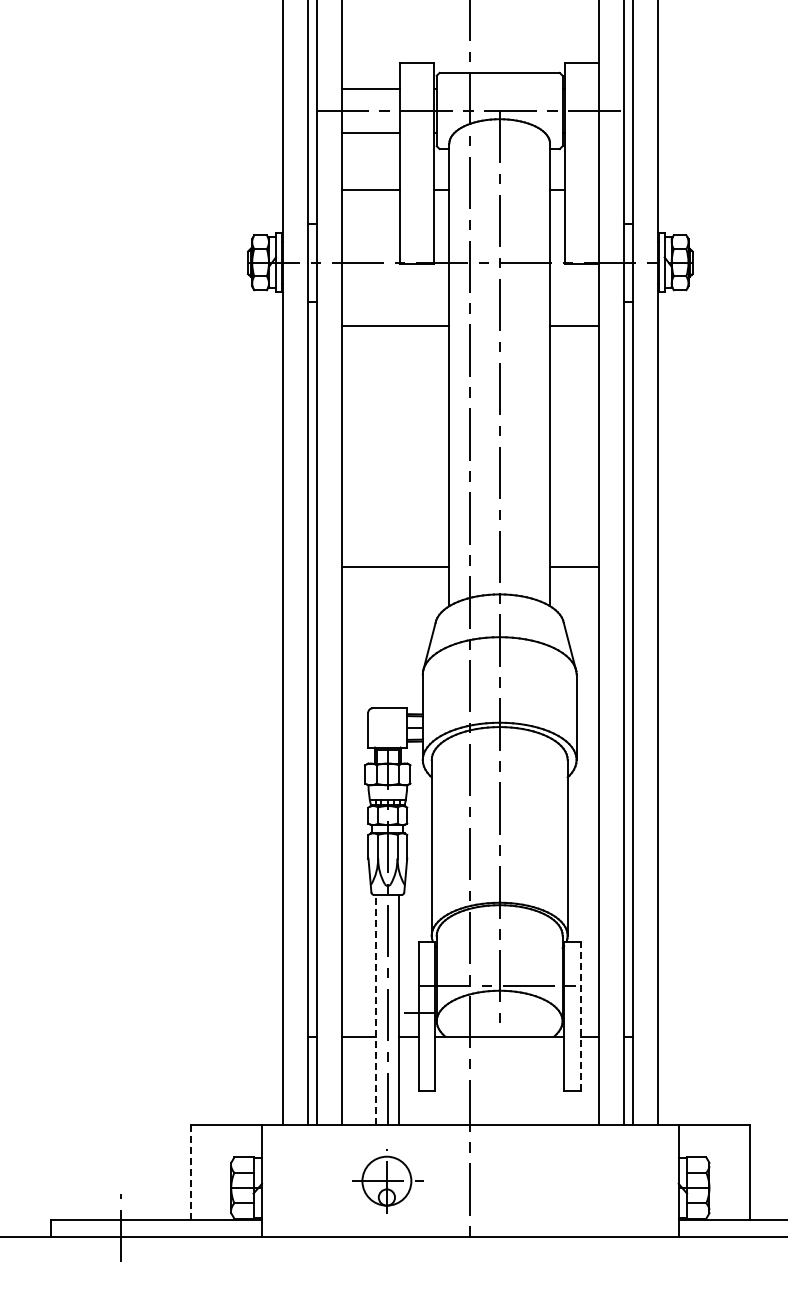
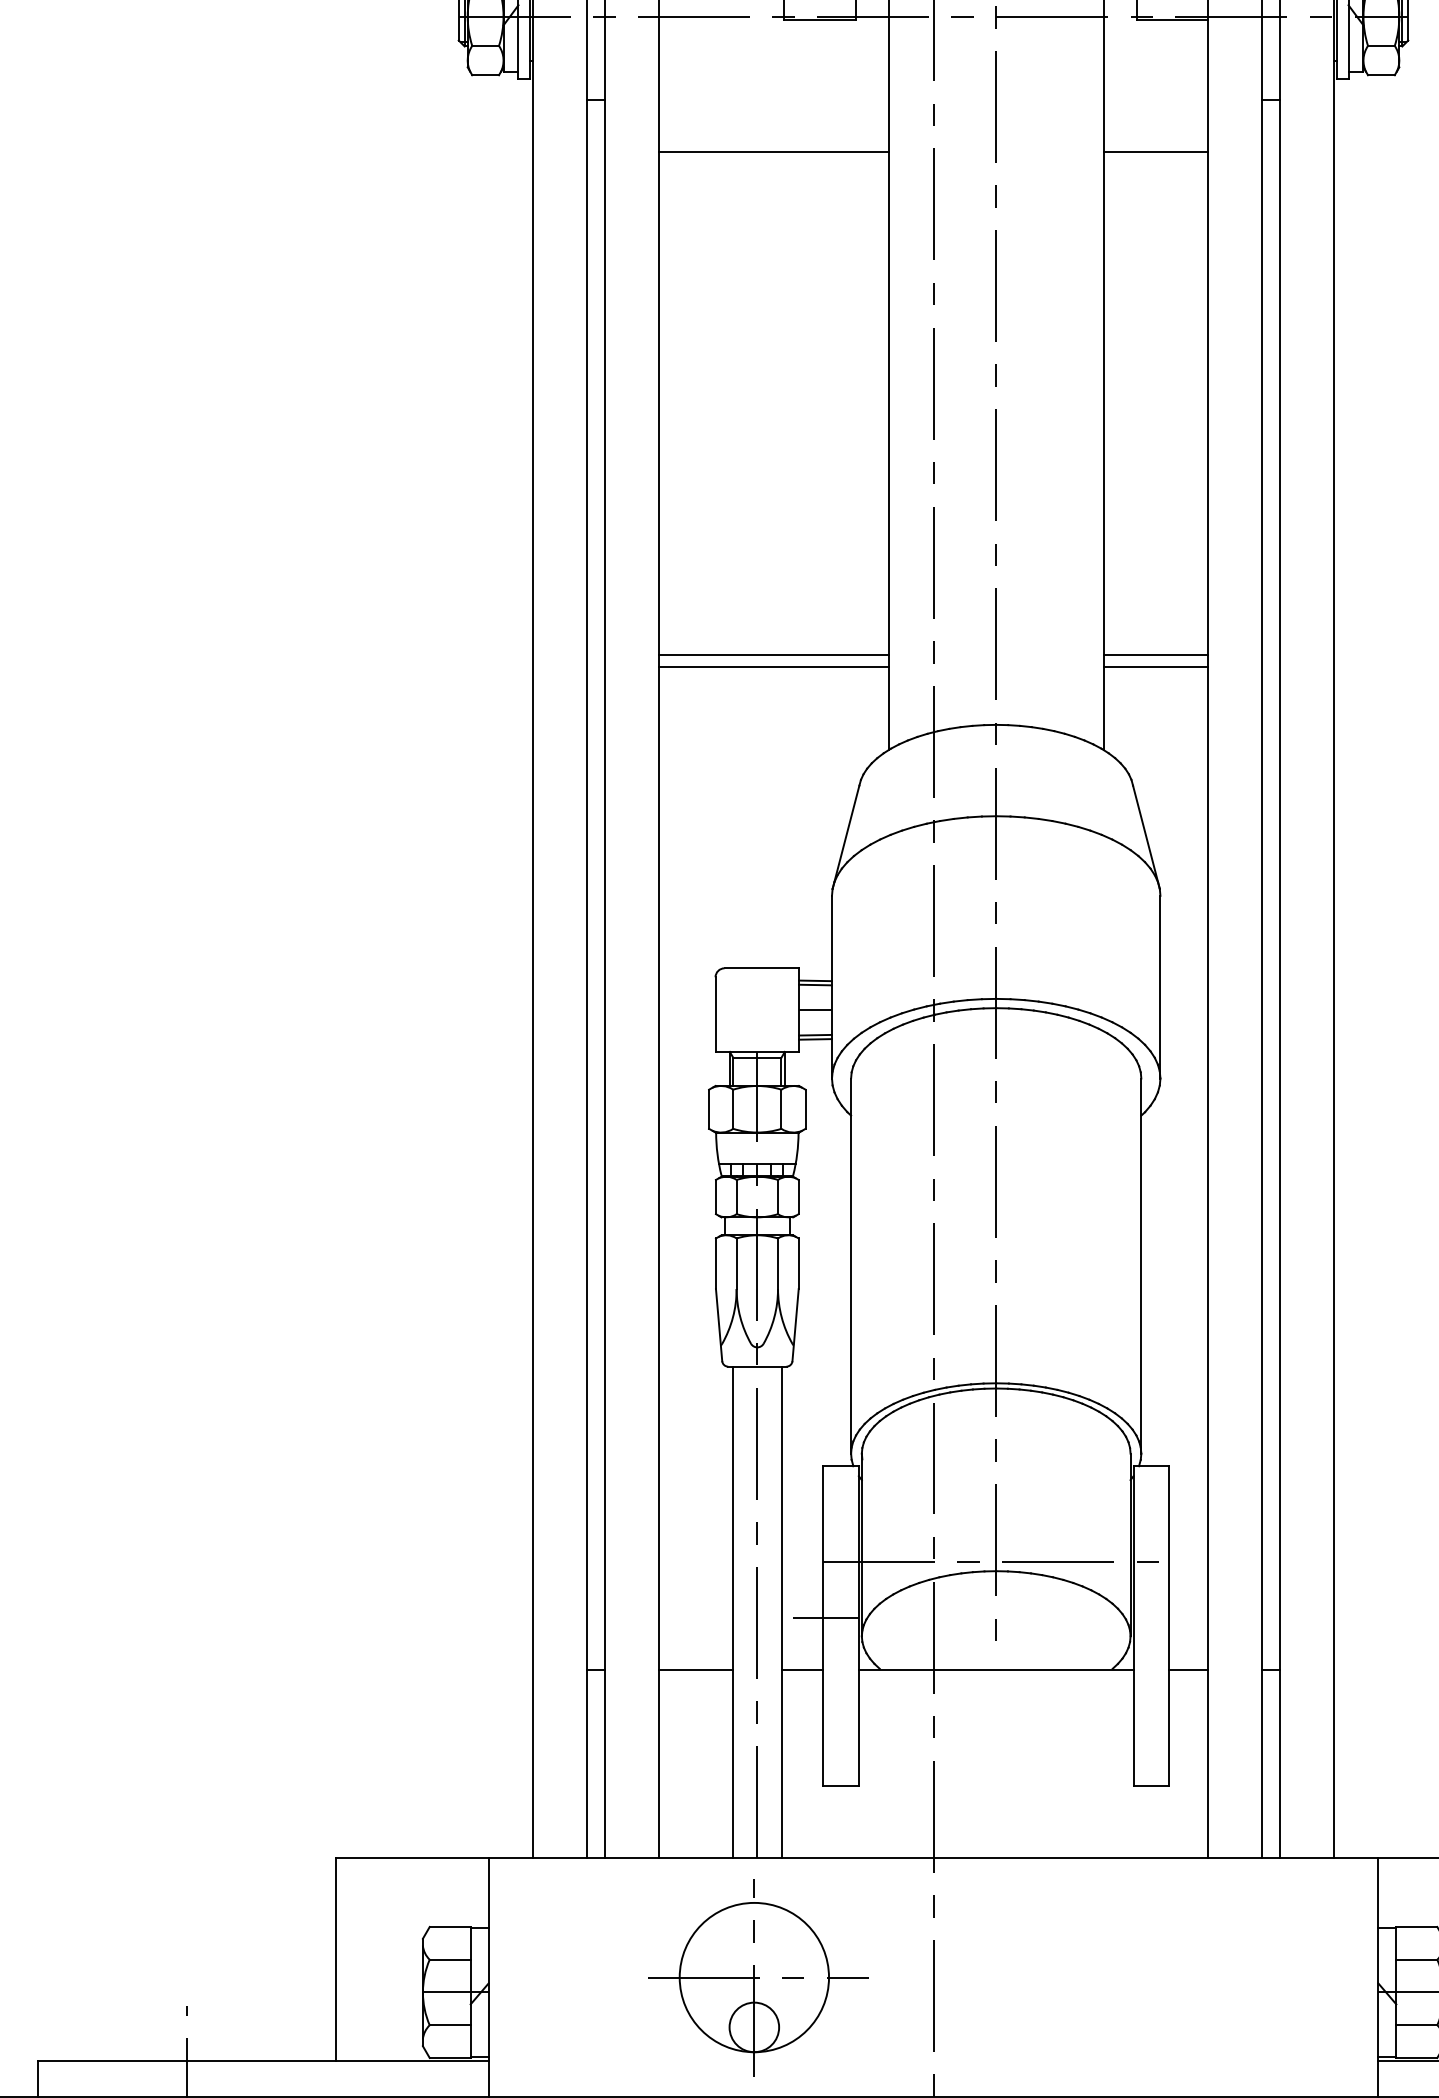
line: (395, 561) -> (773, 654), added
line: (574, 561) -> (1155, 654), added
line: (376, 1009) -> (733, 1611), dashed -> solid
line: (580, 1016) -> (1168, 1626), dashed -> solid
line: (190, 1172) -> (335, 1959), dashed -> solid
part: (387, 1181) -> (756, 1978), size x1.43

